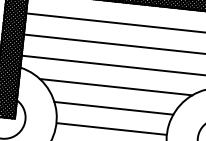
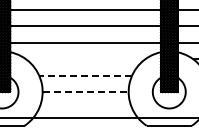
line: (115, 87) -> (85, 59), removed
line: (113, 107) -> (85, 75), solid -> dashed
line: (112, 129) -> (86, 92), solid -> dashed

